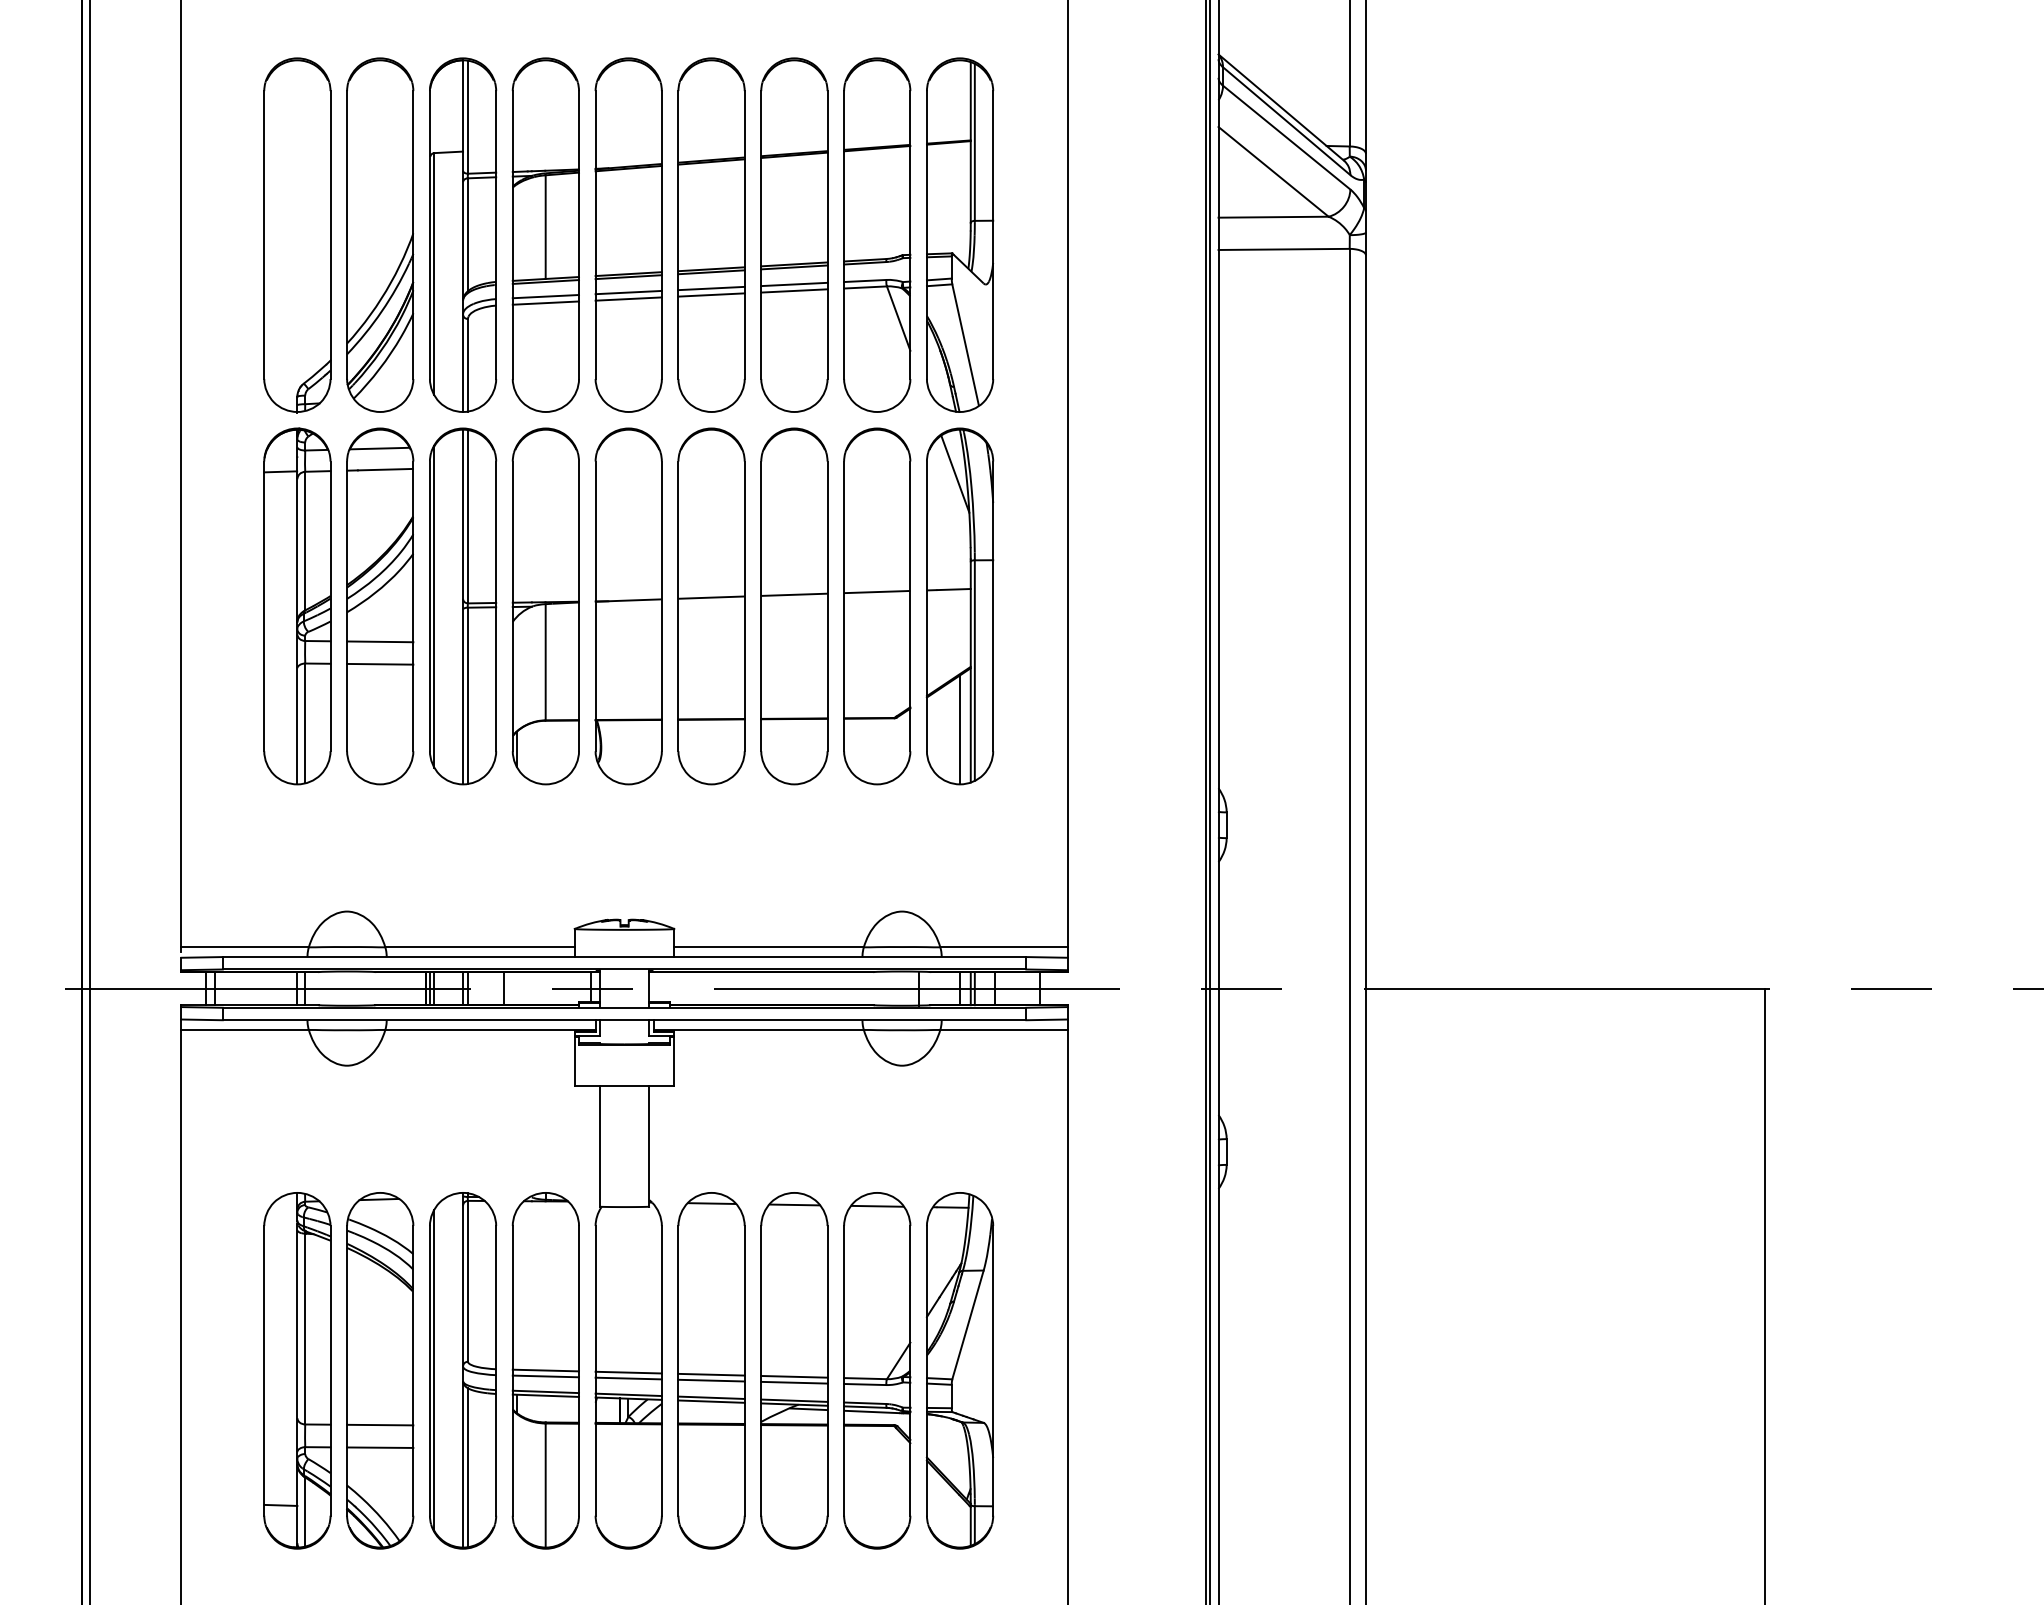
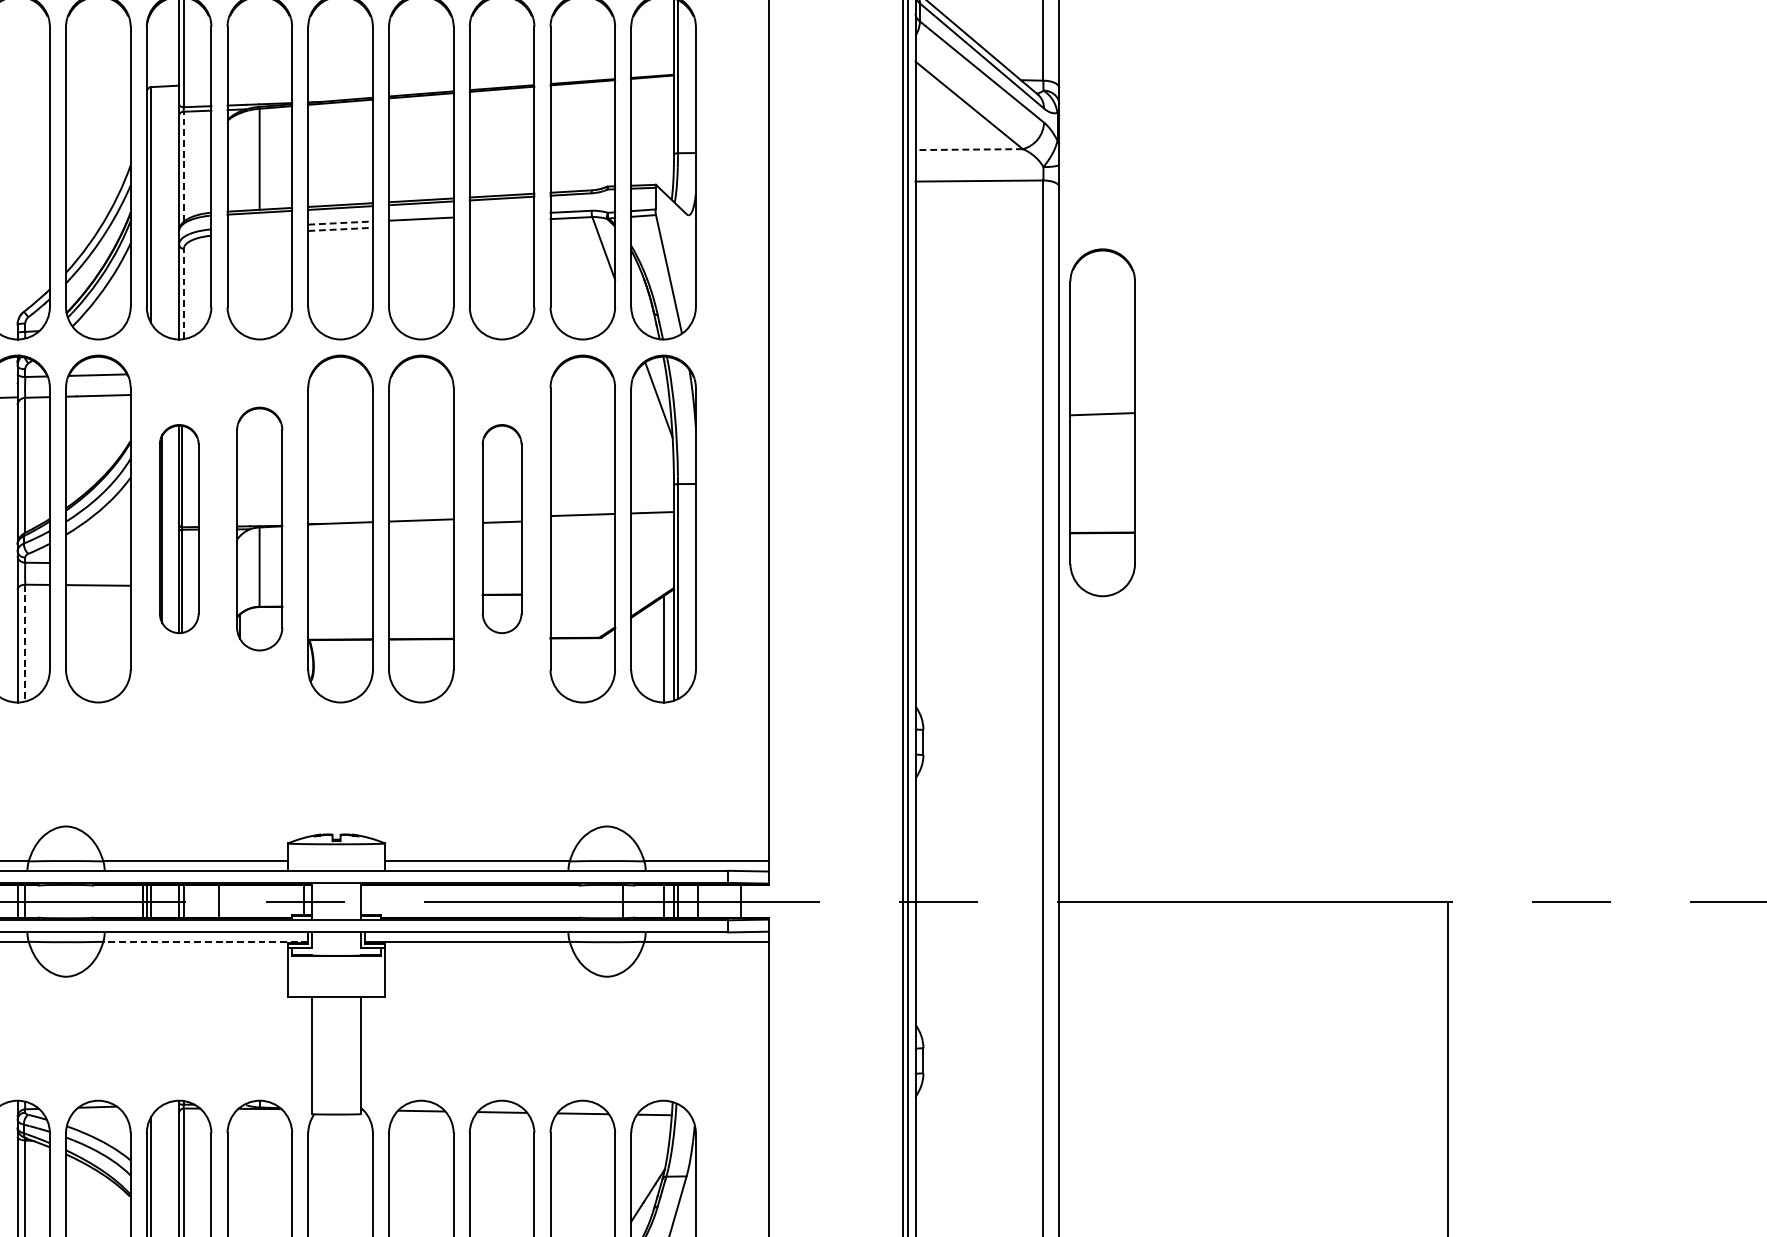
line: (1273, 217) -> (969, 149), solid -> dashed
line: (467, 234) -> (183, 166), solid -> dashed
line: (794, 284) -> (502, 215), removed
line: (794, 290) -> (502, 221), removed
line: (629, 292) -> (341, 223), solid -> dashed
line: (711, 294) -> (421, 224), removed
line: (545, 296) -> (259, 226), removed
line: (629, 299) -> (341, 229), solid -> dashed
line: (545, 302) -> (259, 232), removed
line: (468, 364) -> (184, 293), solid -> dashed
part: (1410, 497) -> (1102, 422), added
part: (463, 606) -> (179, 529), size x0.6
part: (545, 606) -> (259, 529), size x0.7
part: (794, 606) -> (502, 529), size x0.6
line: (380, 641) -> (98, 563), removed
line: (305, 723) -> (25, 643), solid -> dashed
line: (489, 1029) -> (204, 941), solid -> dashed

